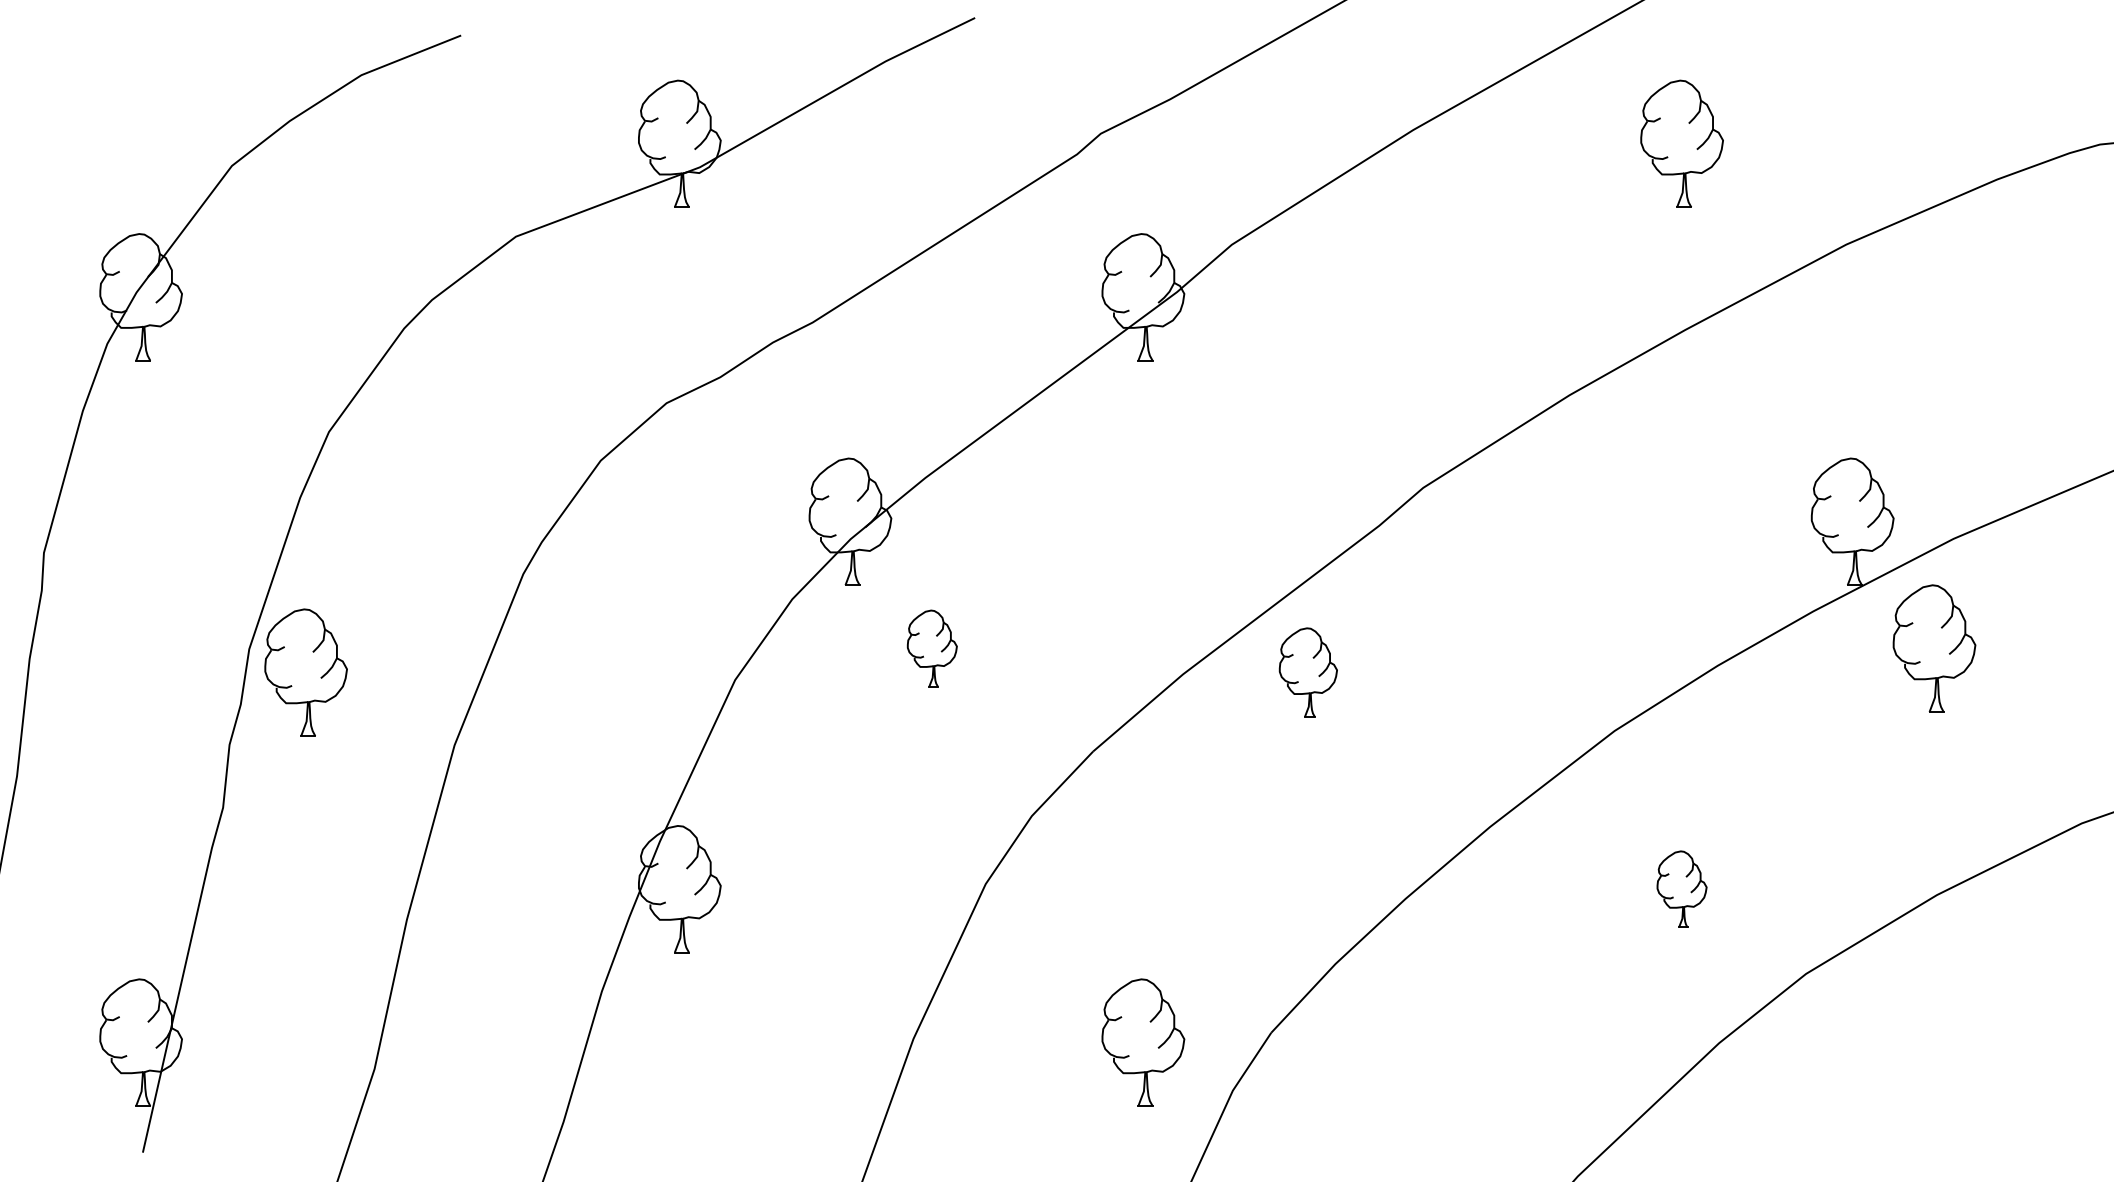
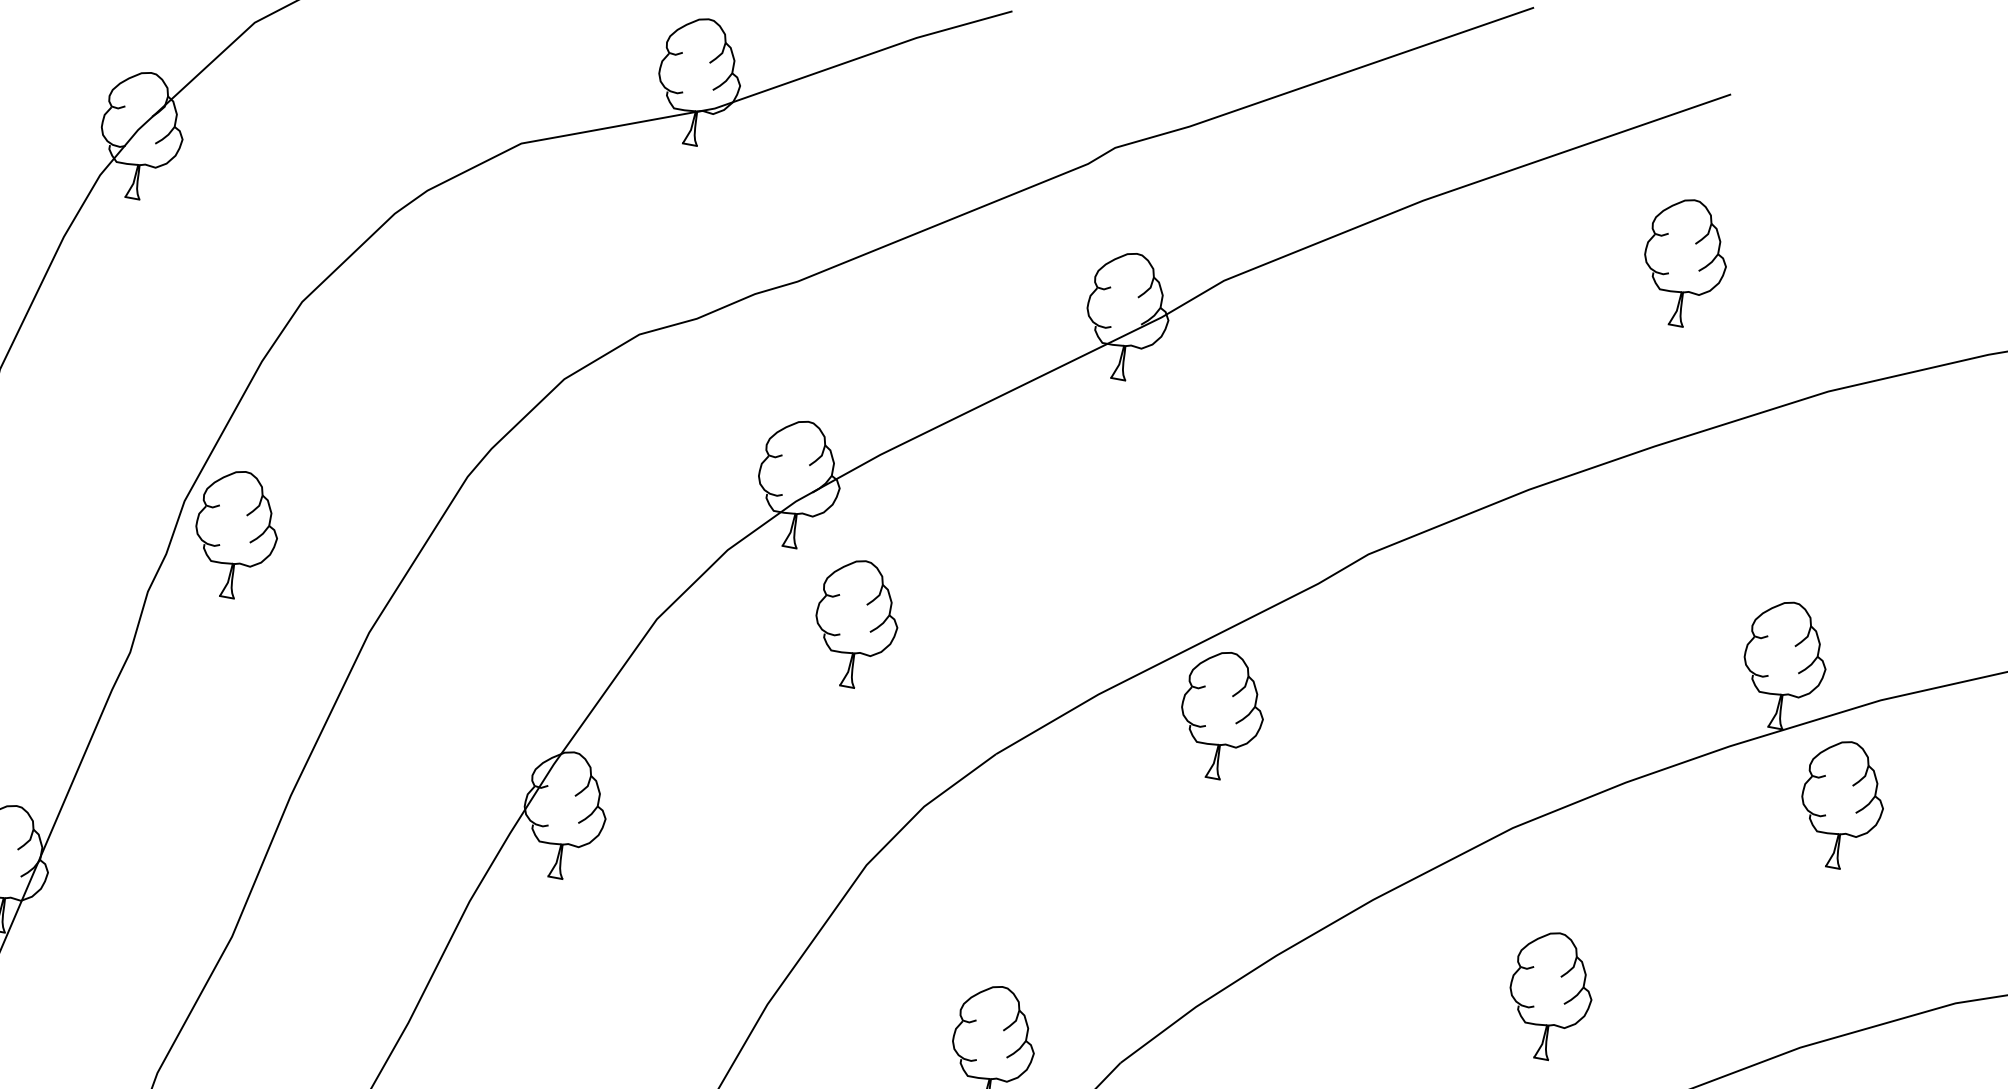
part: (932, 648) -> (856, 623), size x1.67
part: (1308, 672) -> (1222, 715), size x1.43
part: (1681, 889) -> (1549, 996), size x1.67

